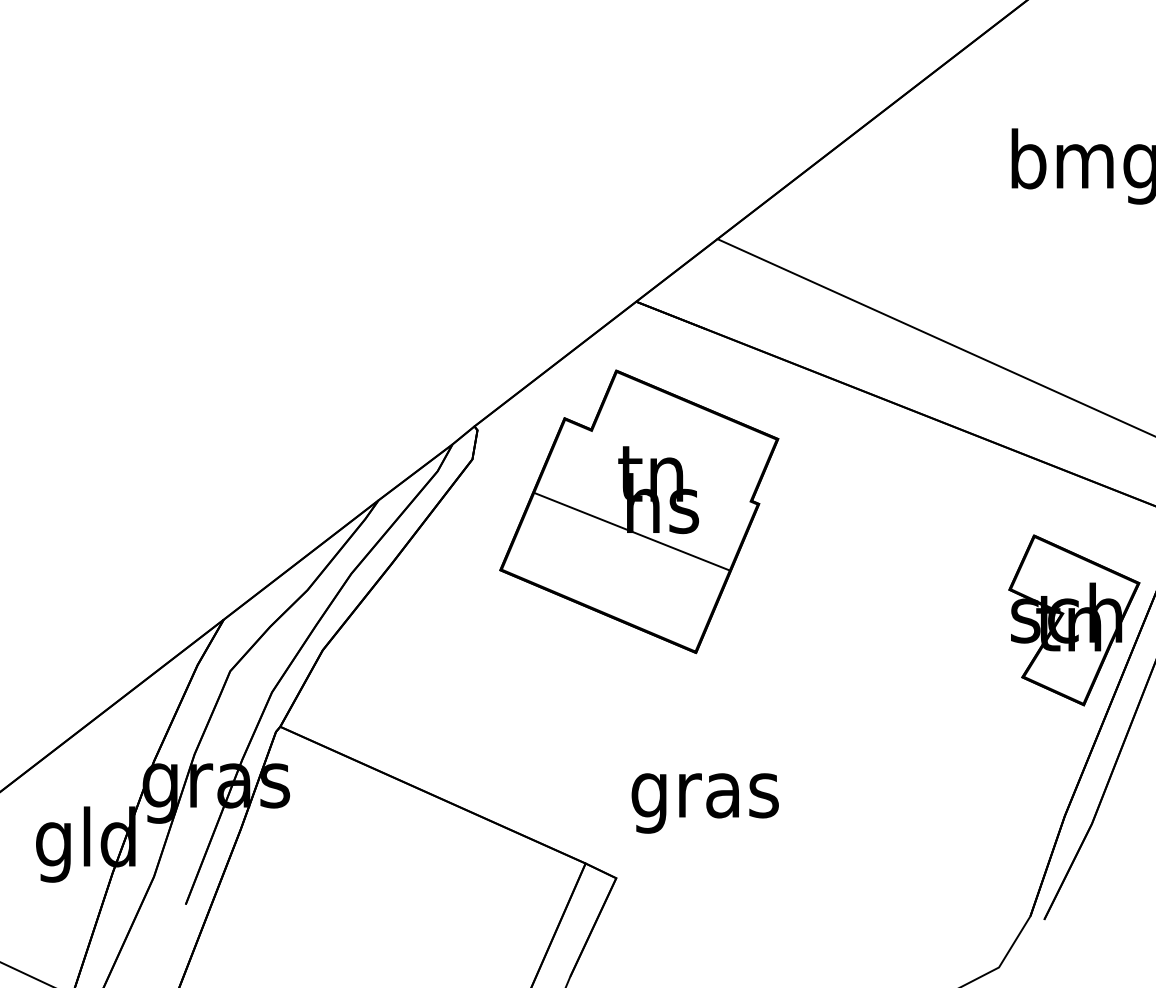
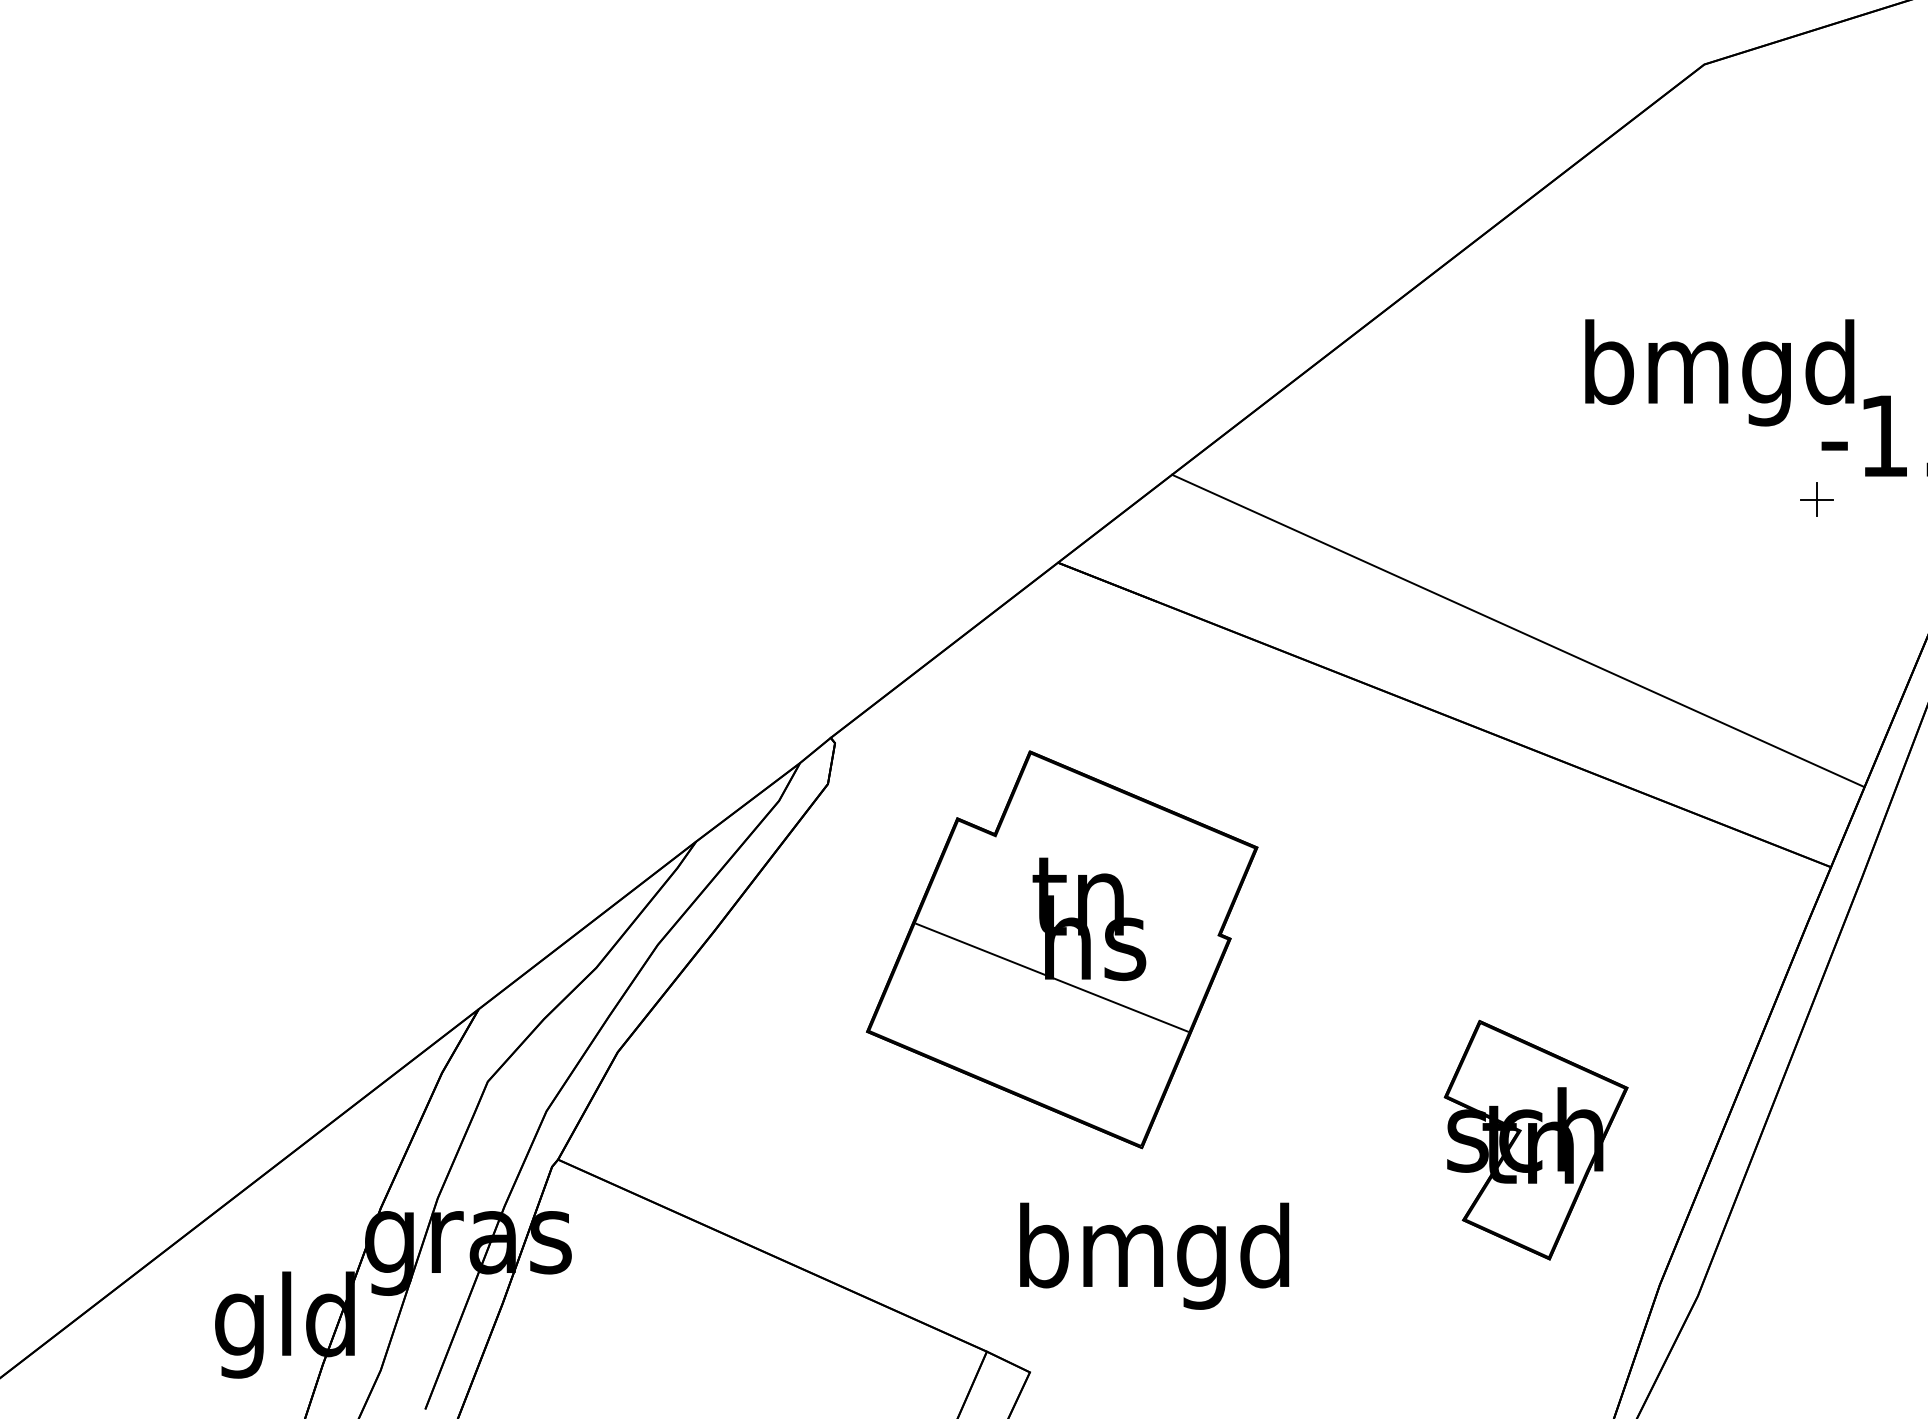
part: (639, 511) -> (1062, 949), moved
part: (1073, 619) -> (1535, 1139), moved
text: (704, 795) -> (1154, 1255), gras -> bmgd

